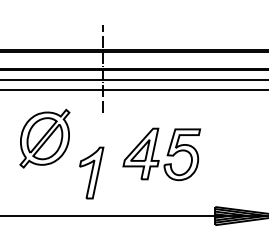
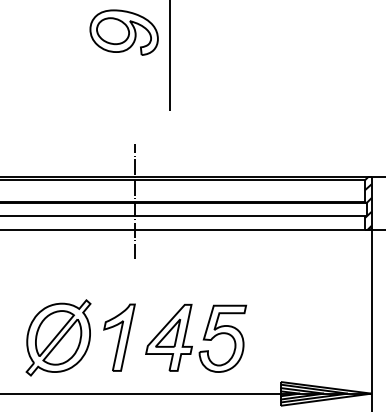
part: (44, 138) -> (58, 337), moved
part: (166, 155) -> (202, 339), moved

